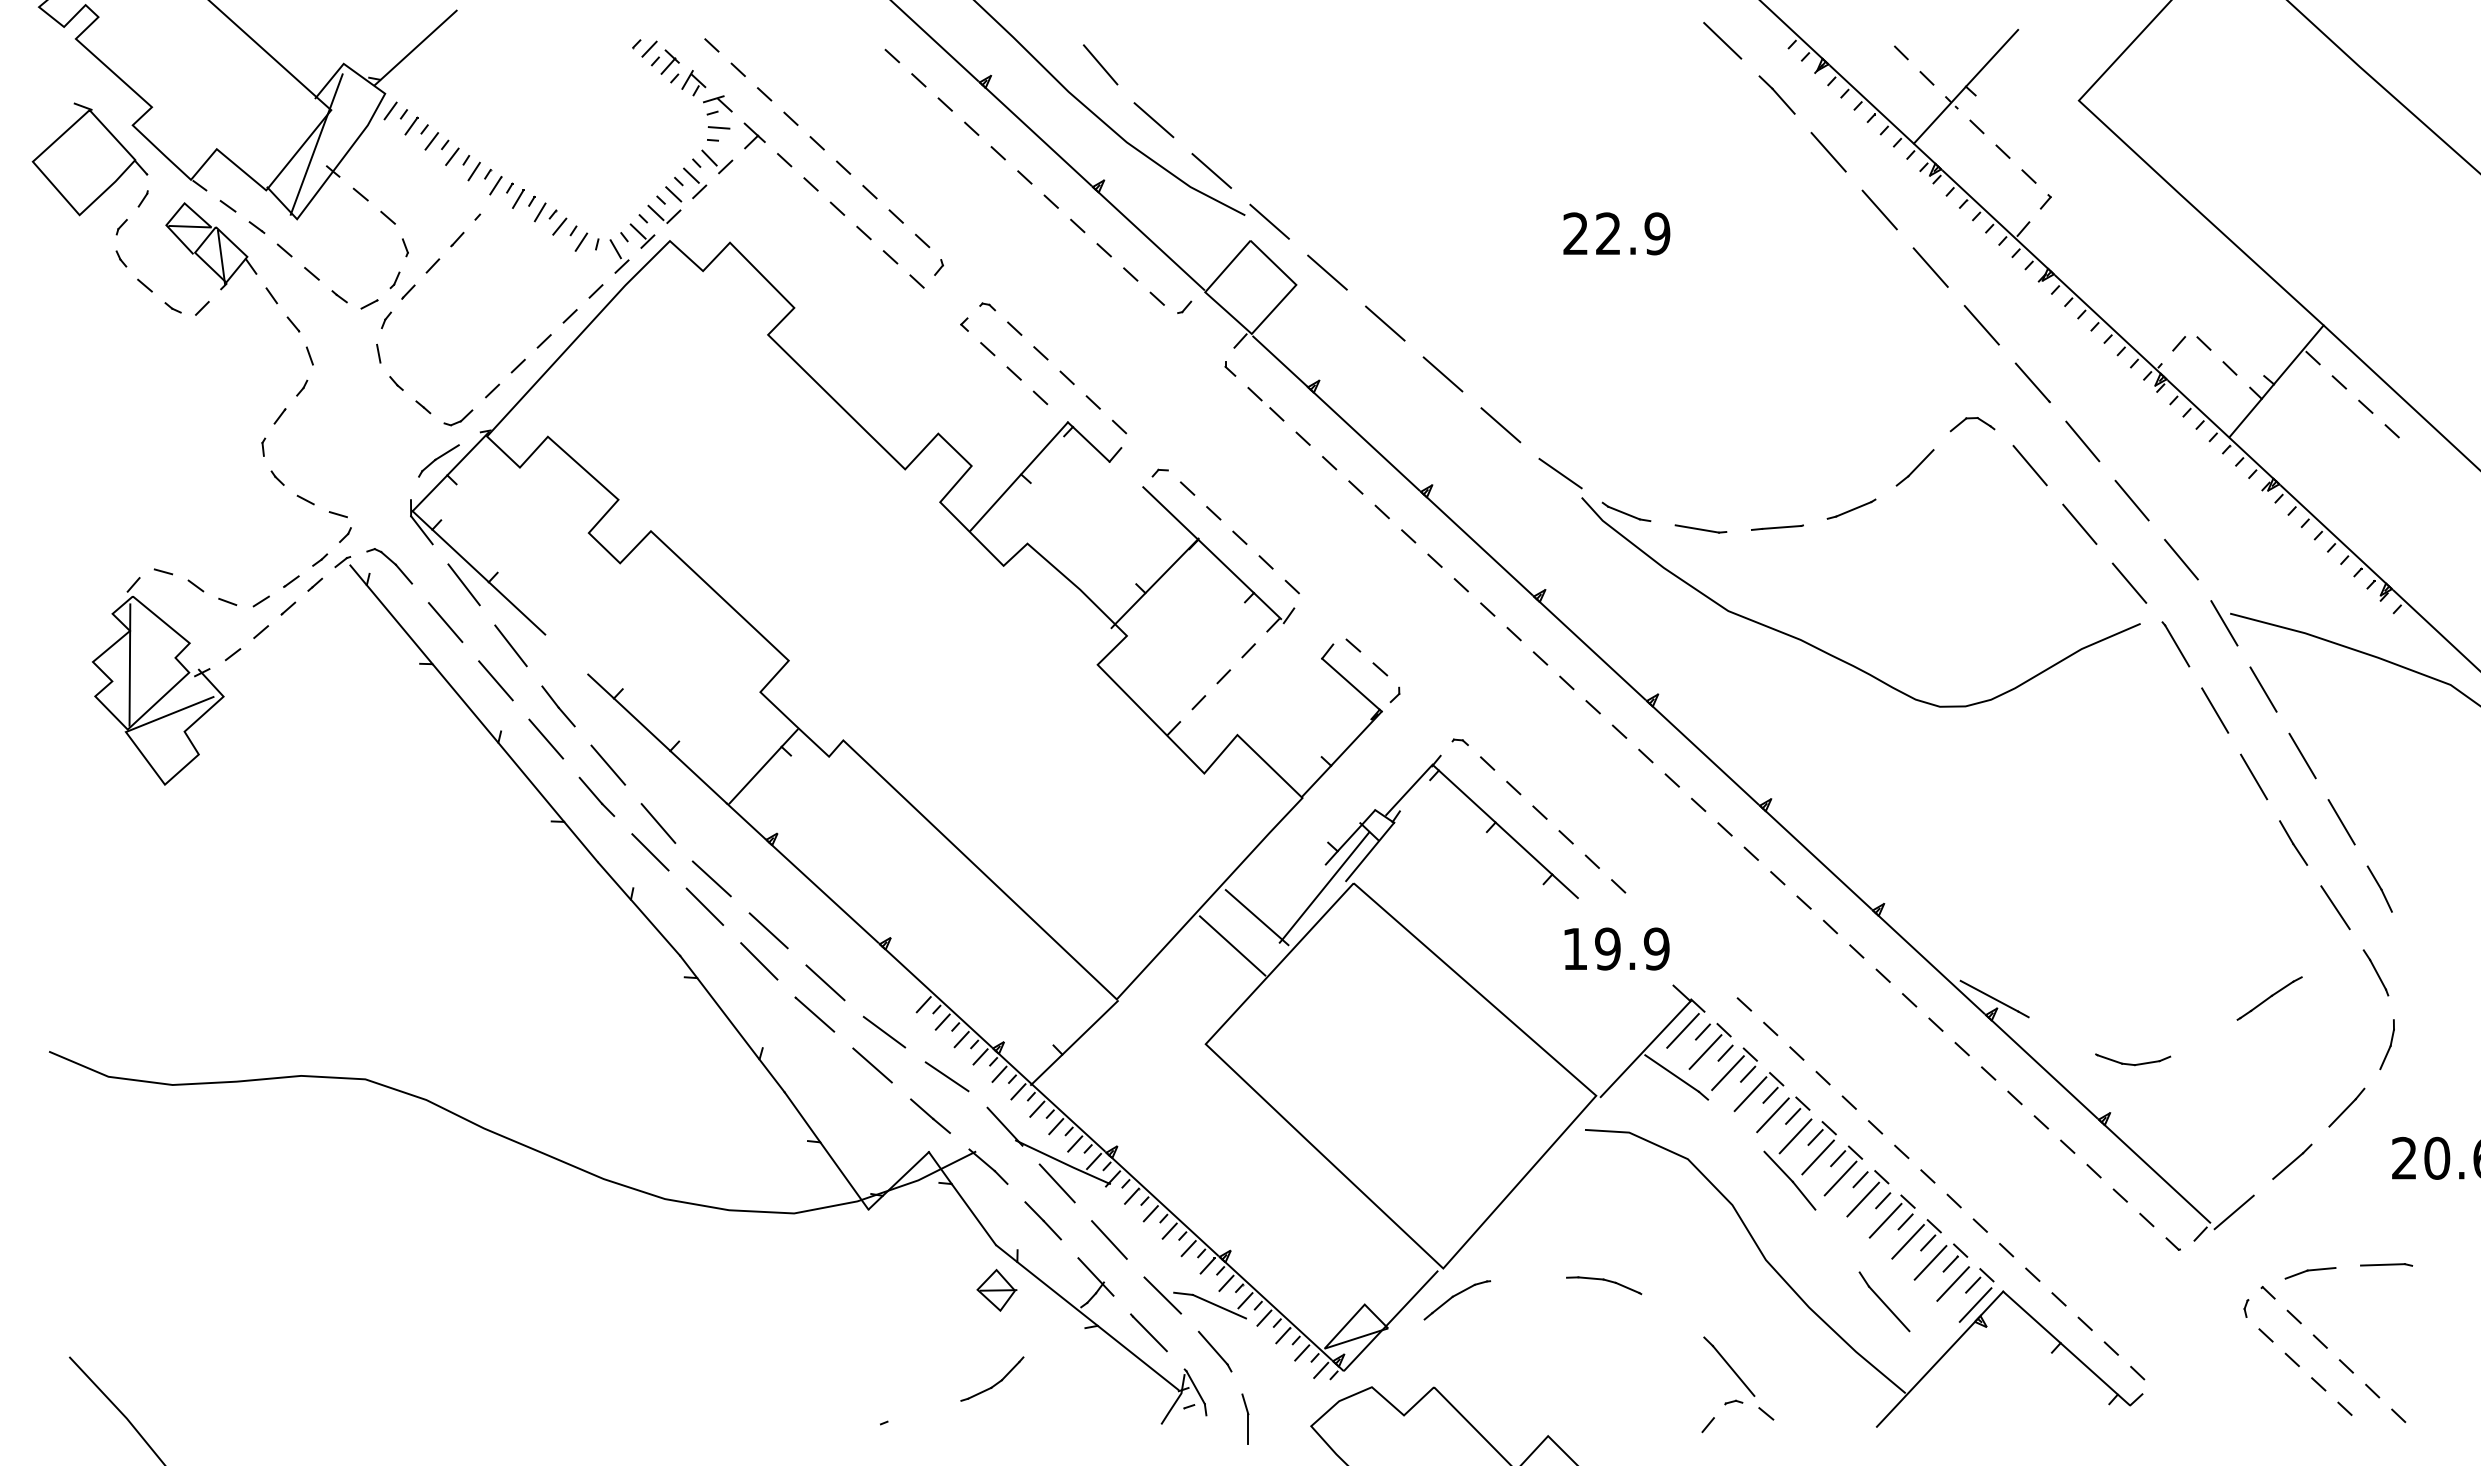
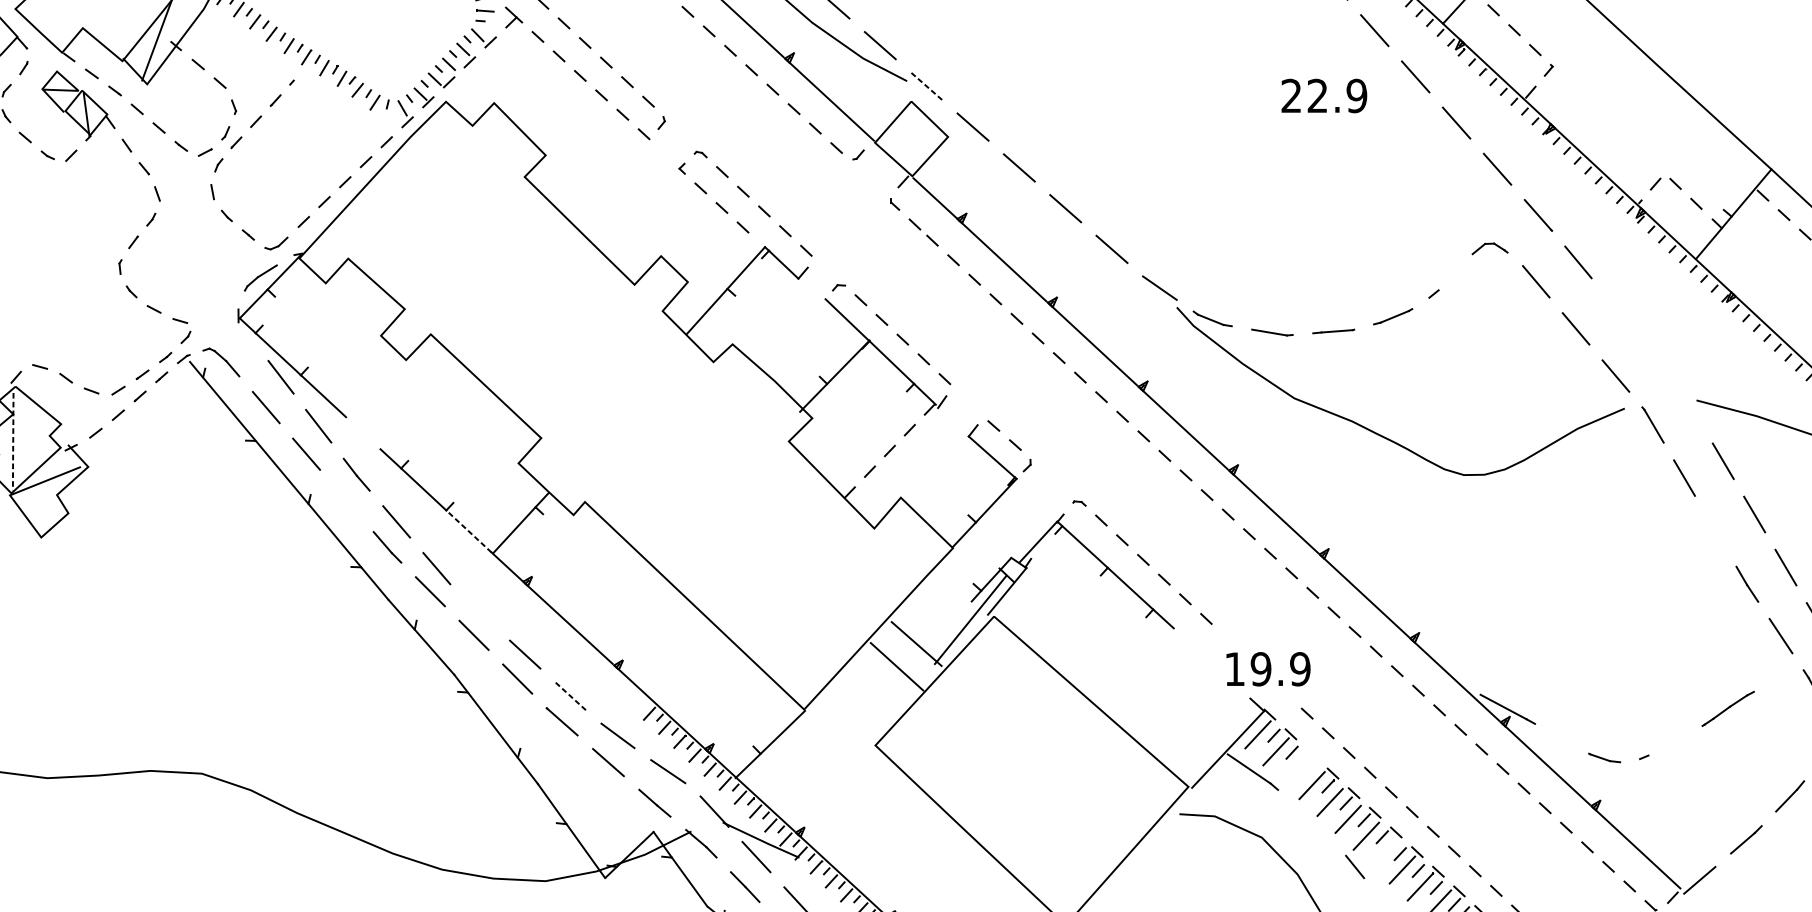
line: (1269, 221) -> (926, 86), solid -> dashed
text: (1616, 233) -> (1324, 95), moved
line: (1920, 463) -> (1448, 280), removed
line: (2131, 500) -> (1617, 309), removed
line: (421, 530) -> (246, 333), removed
line: (2181, 559) -> (1657, 357), removed
line: (2224, 623) -> (1692, 408), removed
line: (129, 665) -> (12, 441), solid -> dashed
line: (546, 738) -> (347, 500), removed
line: (2254, 776) -> (1716, 530), removed
line: (698, 777) -> (468, 531), solid -> dashed
line: (711, 878) -> (479, 612), removed
text: (1616, 948) -> (1268, 668), moved
line: (825, 982) -> (570, 696), solid -> dashed
line: (2146, 1063) -> (1629, 760), removed
part: (1734, 1068) -> (1299, 764), removed
line: (1778, 1166) -> (1334, 843), removed
line: (1840, 1178) -> (1384, 853), removed

